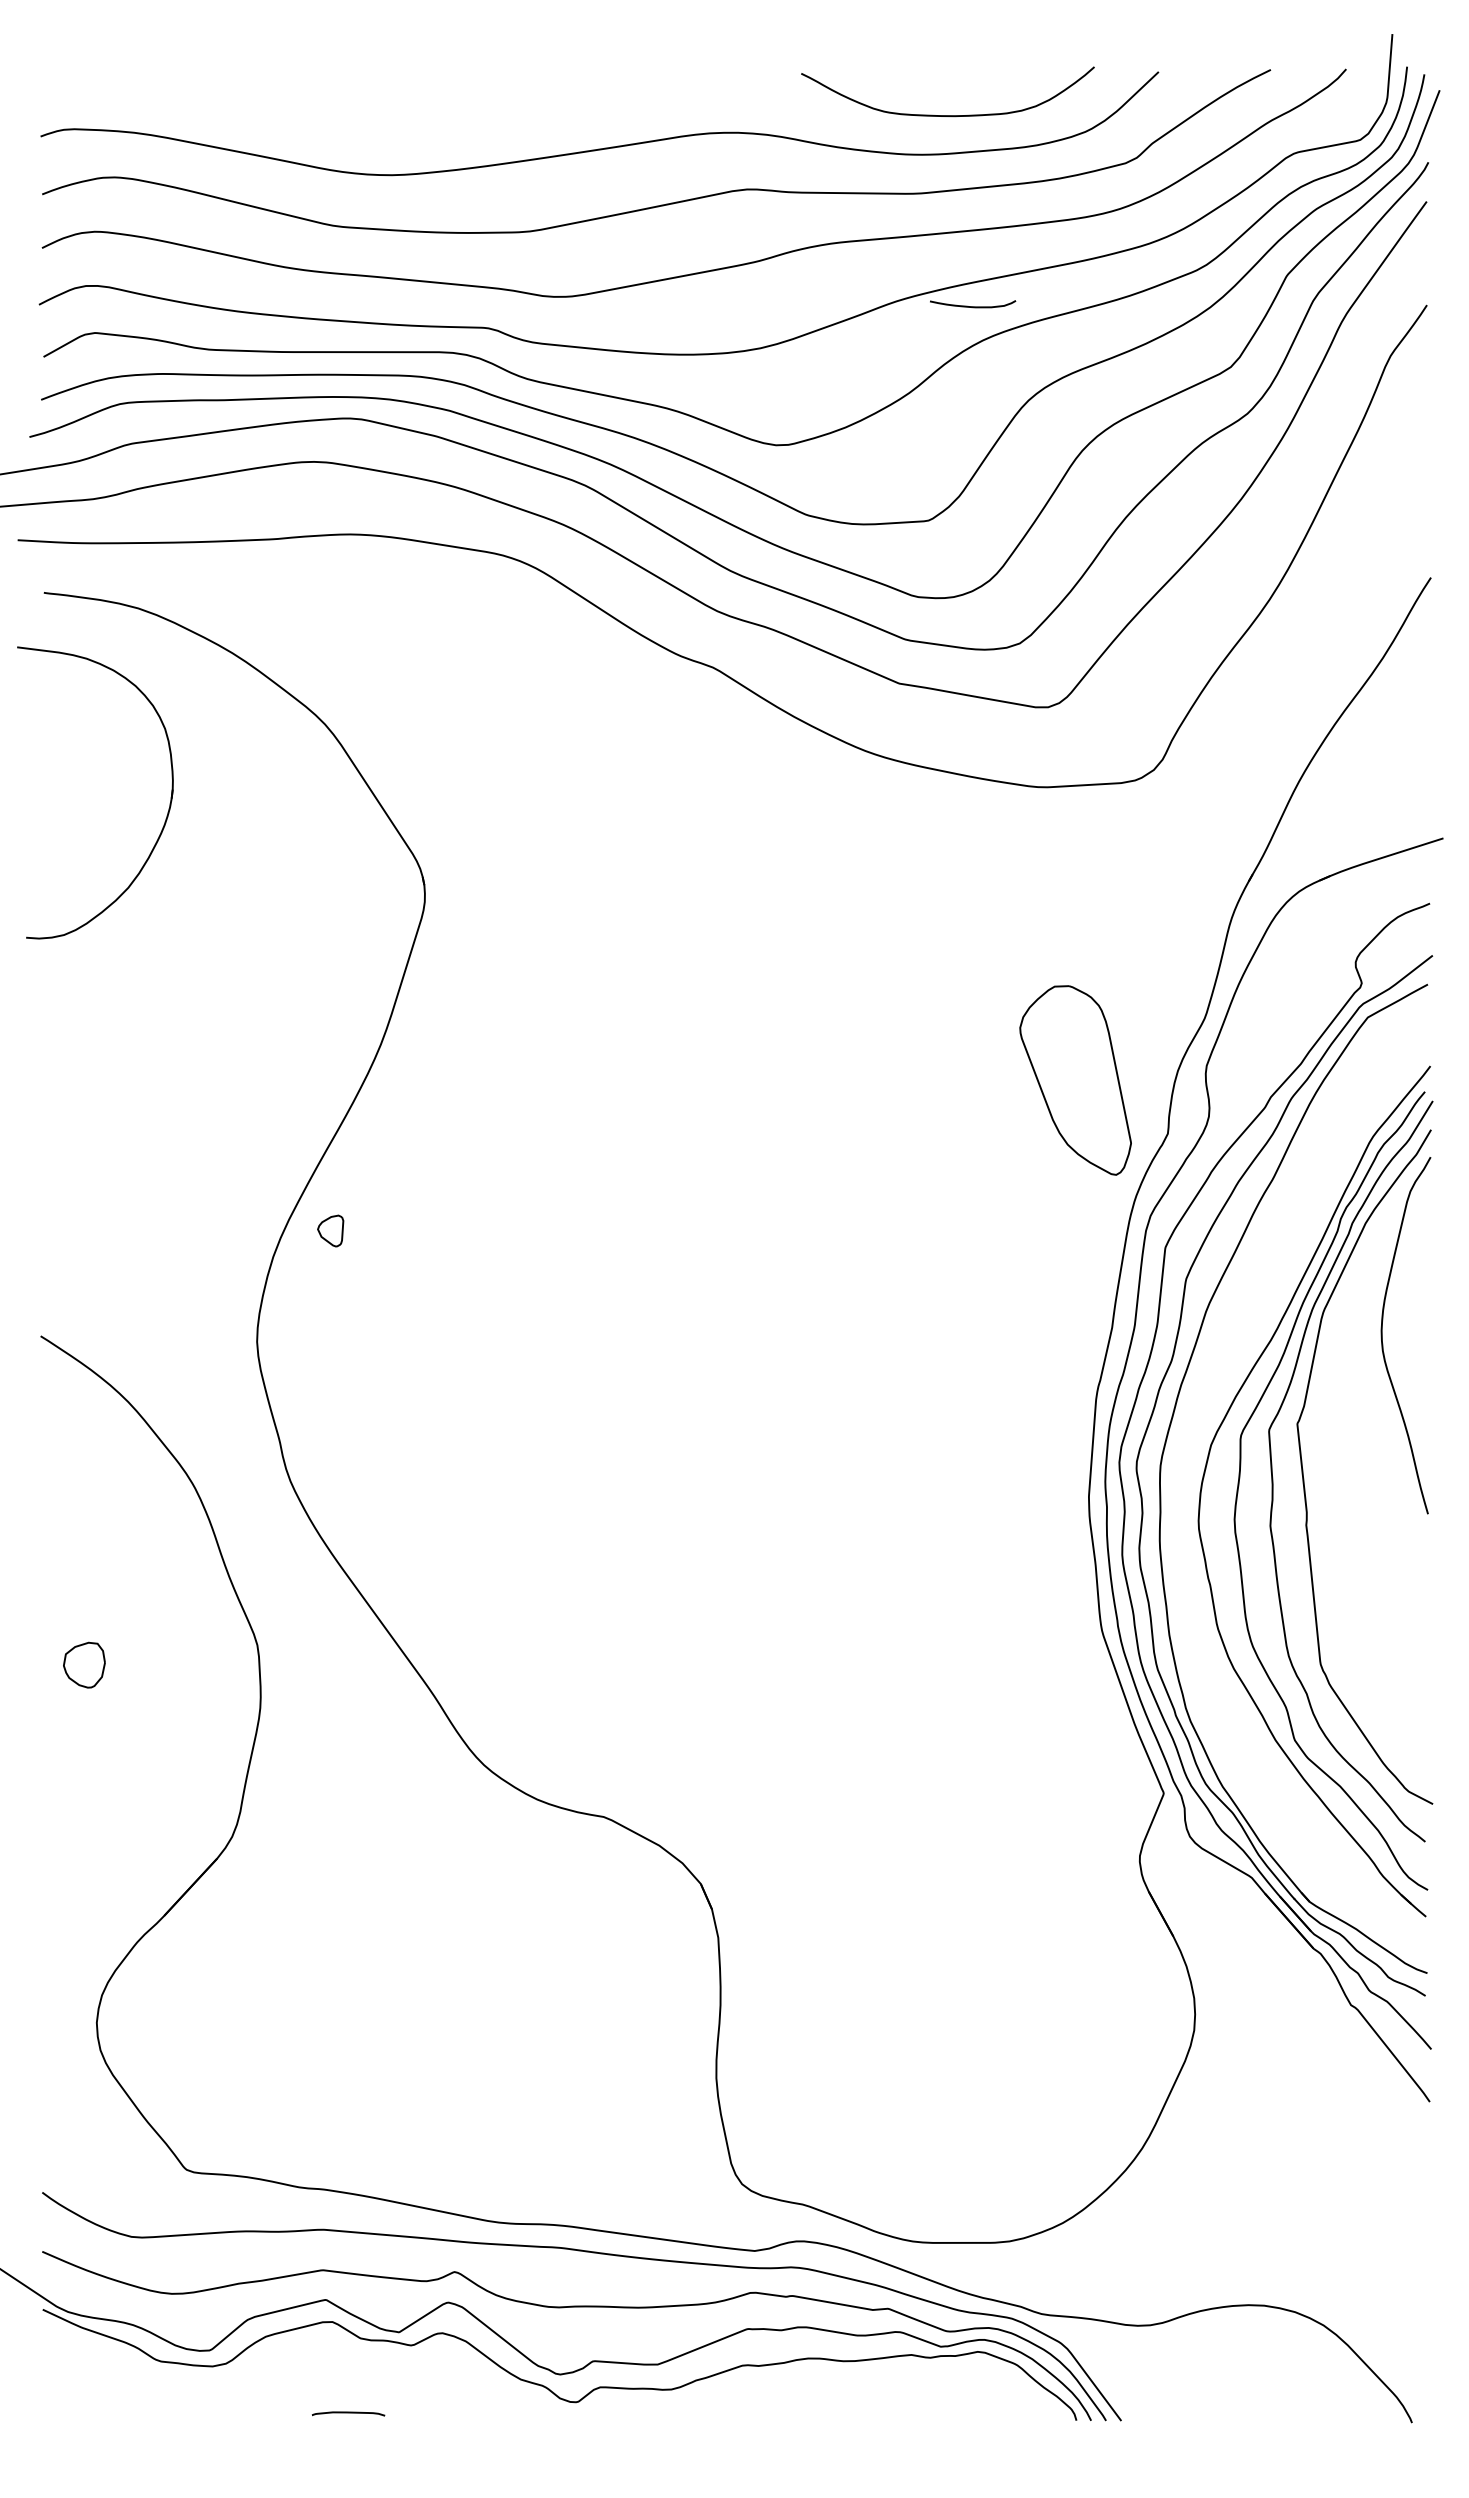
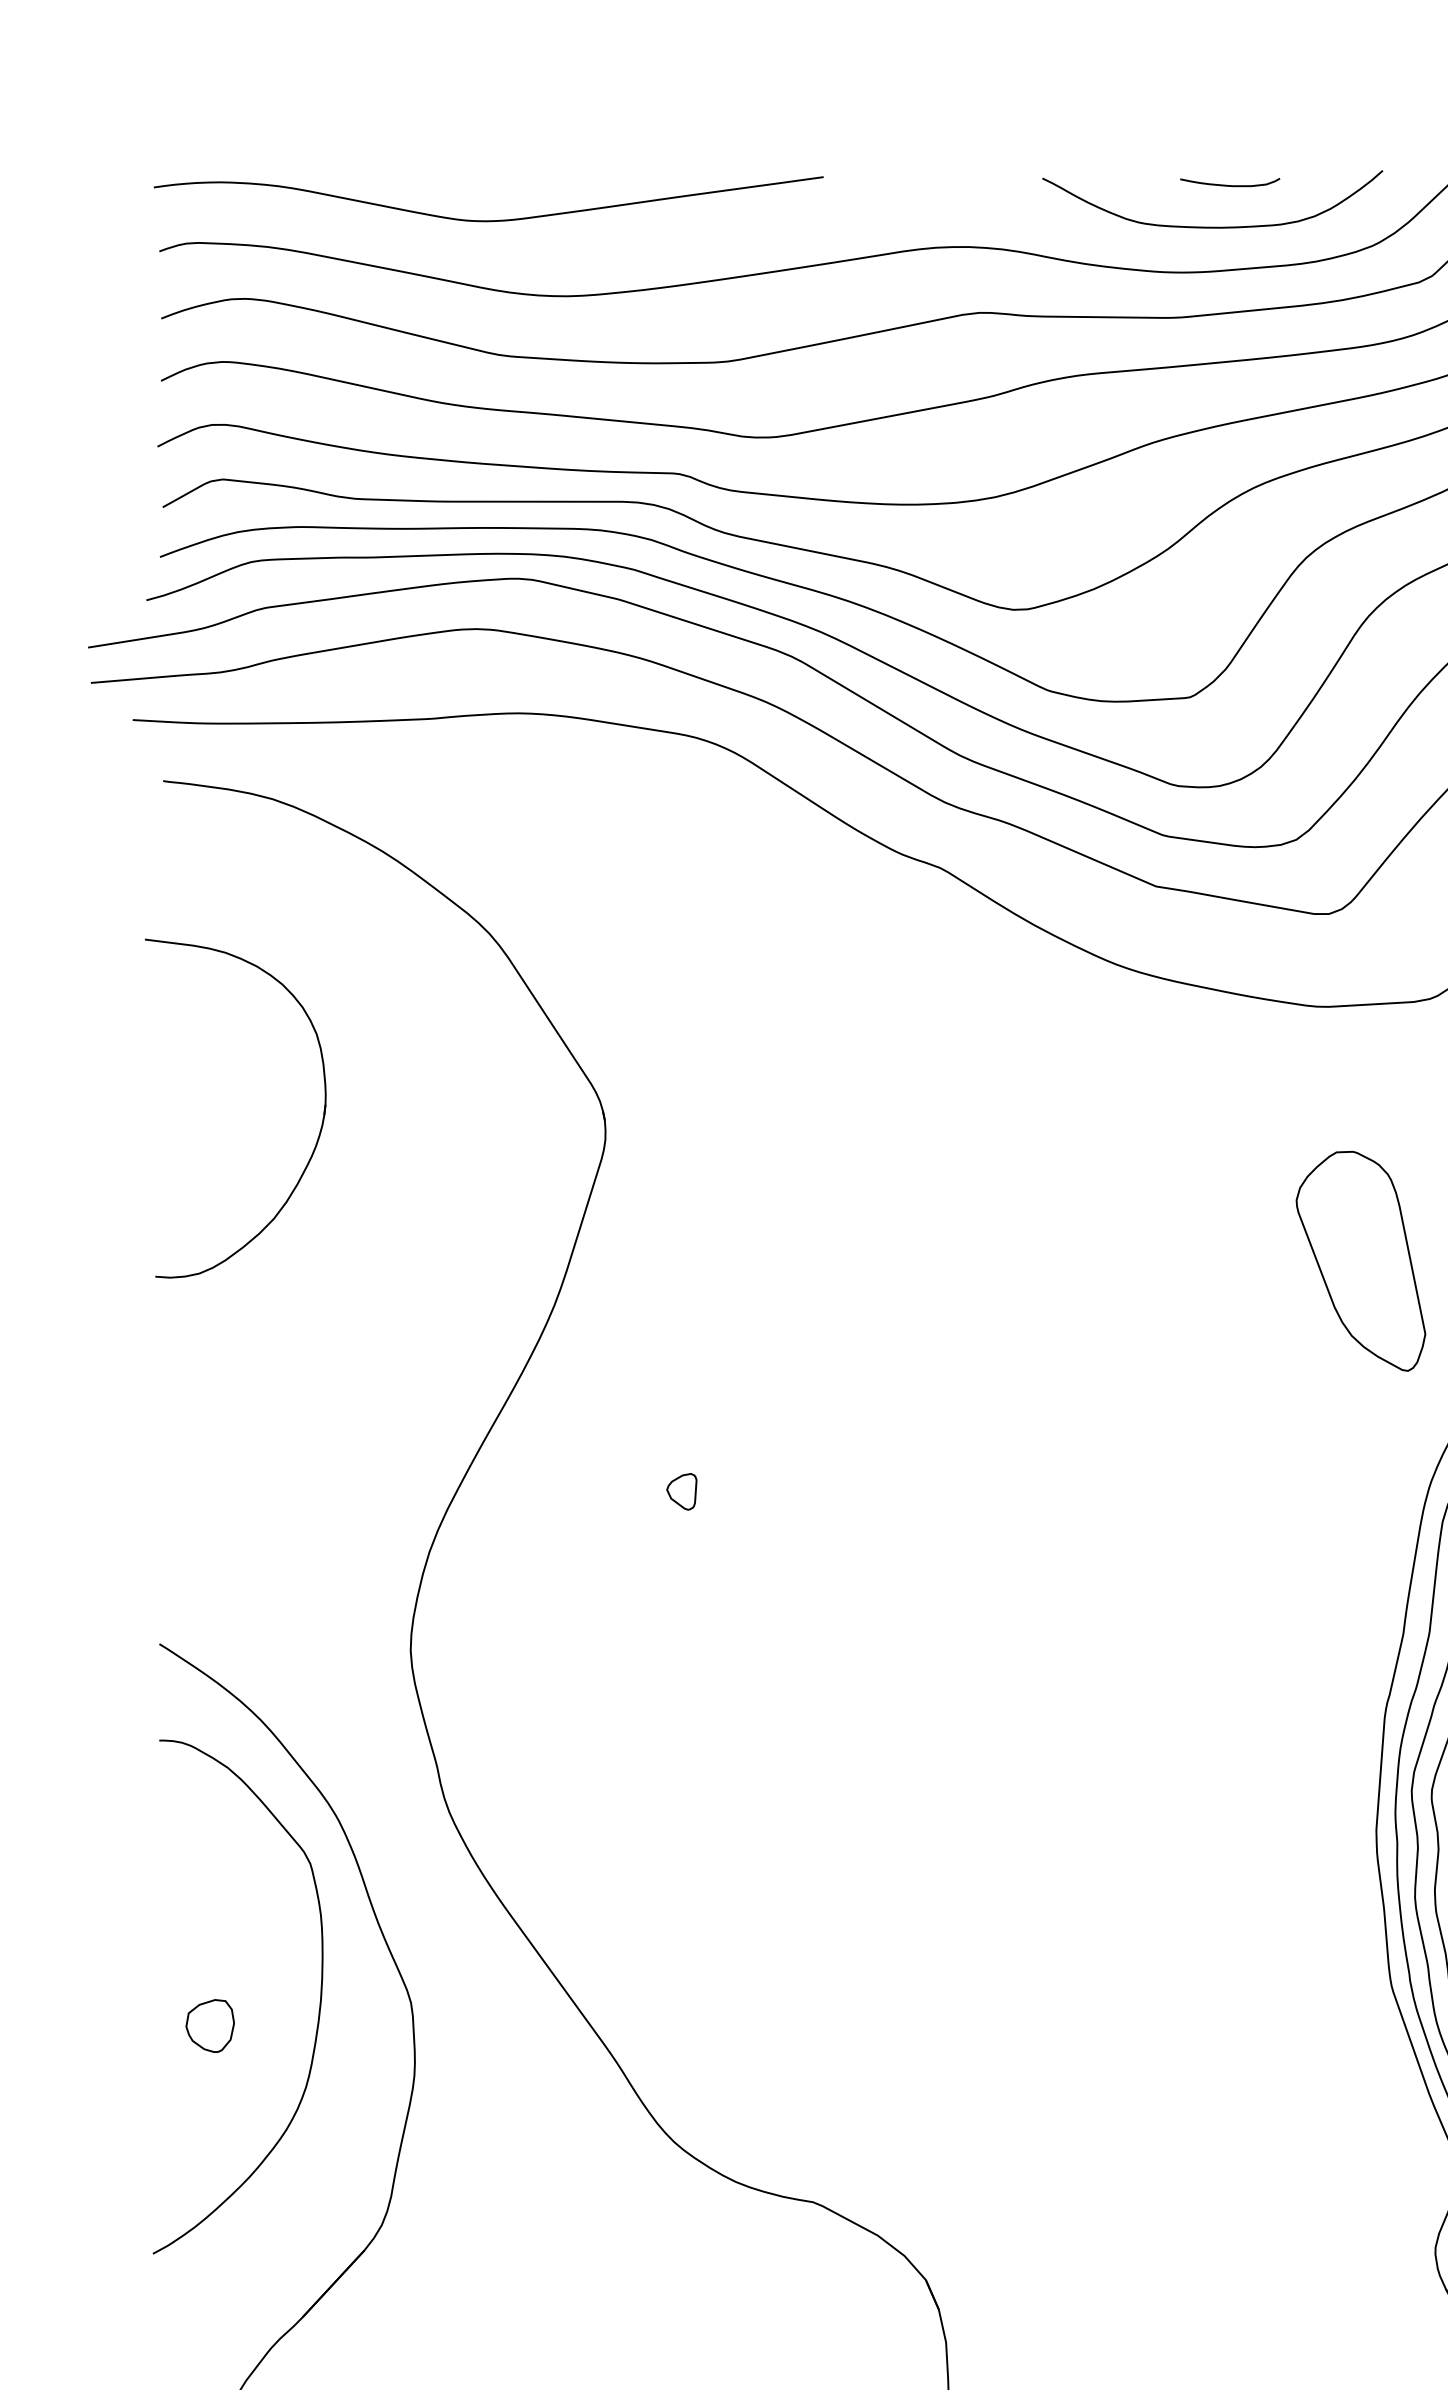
curve: (323, 109) -> (487, 220), added
curve: (973, 306) -> (1230, 185), moved
part: (166, 815) -> (318, 1134), moved
part: (1075, 1080) -> (1360, 1261), moved
part: (330, 1230) -> (681, 1491), moved
curve: (178, 1643) -> (319, 2000), added

